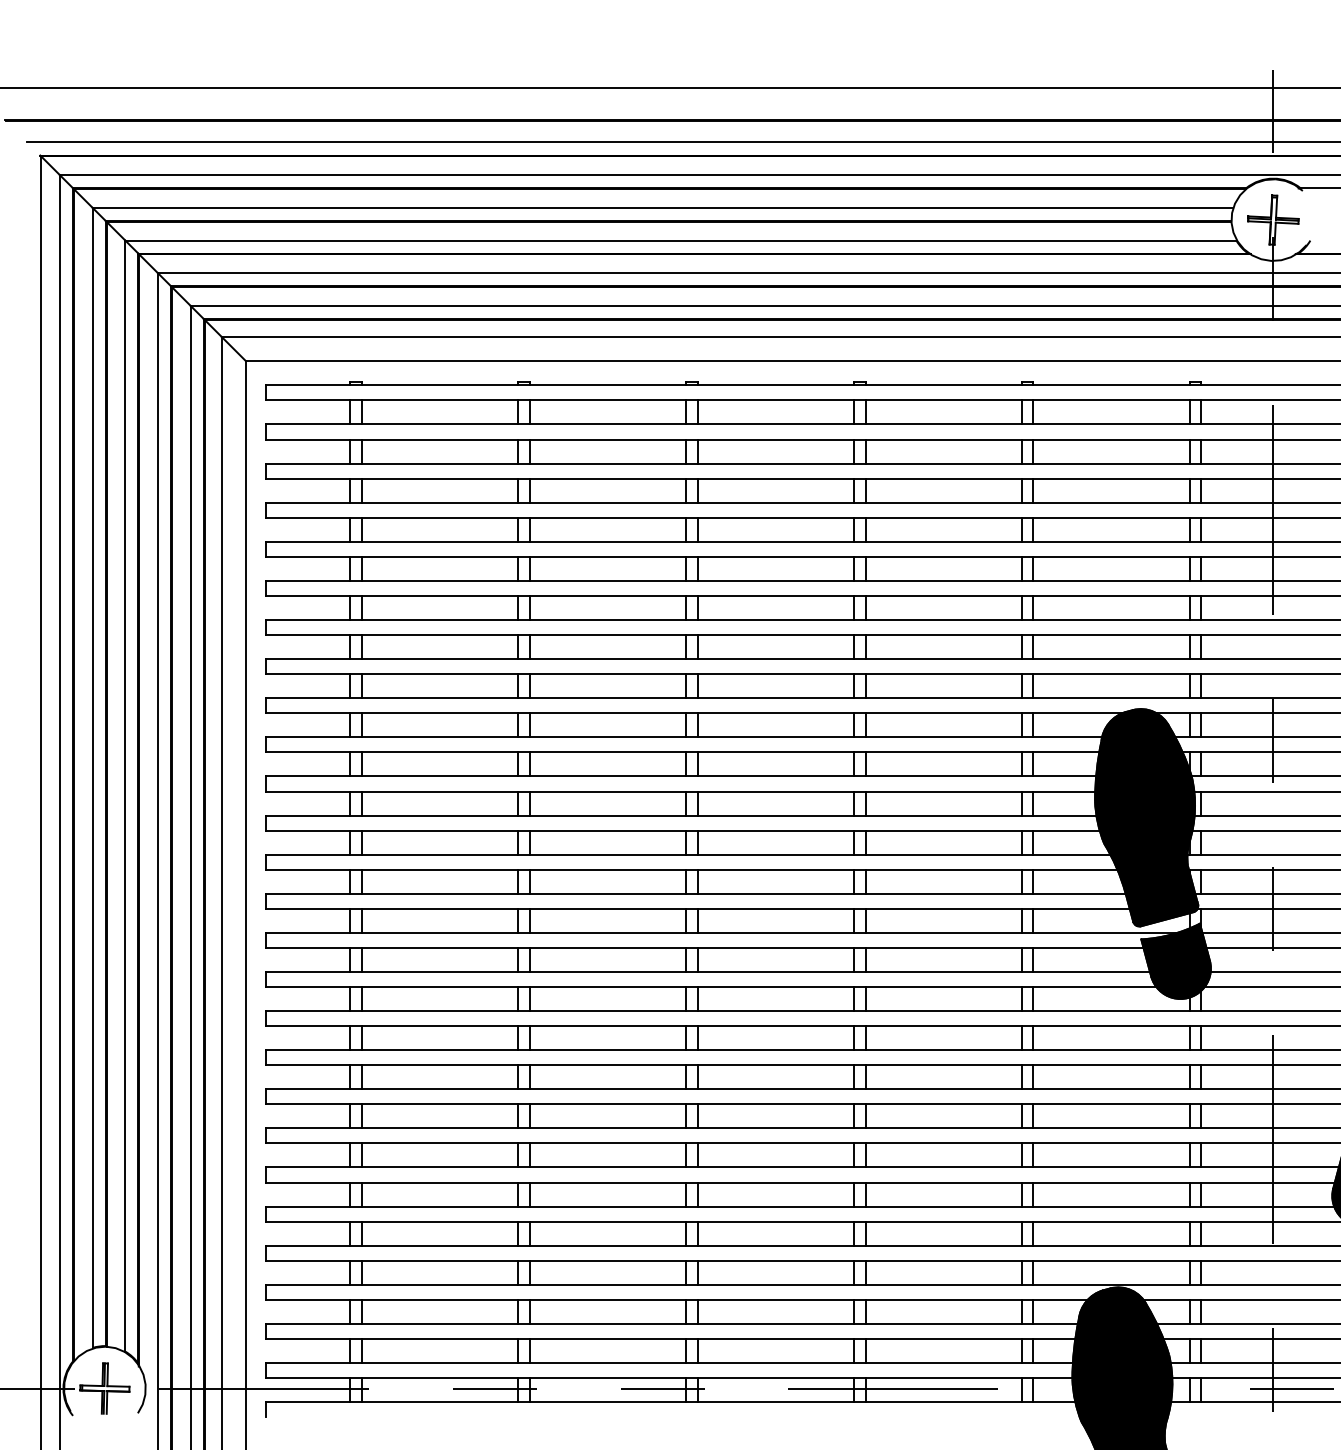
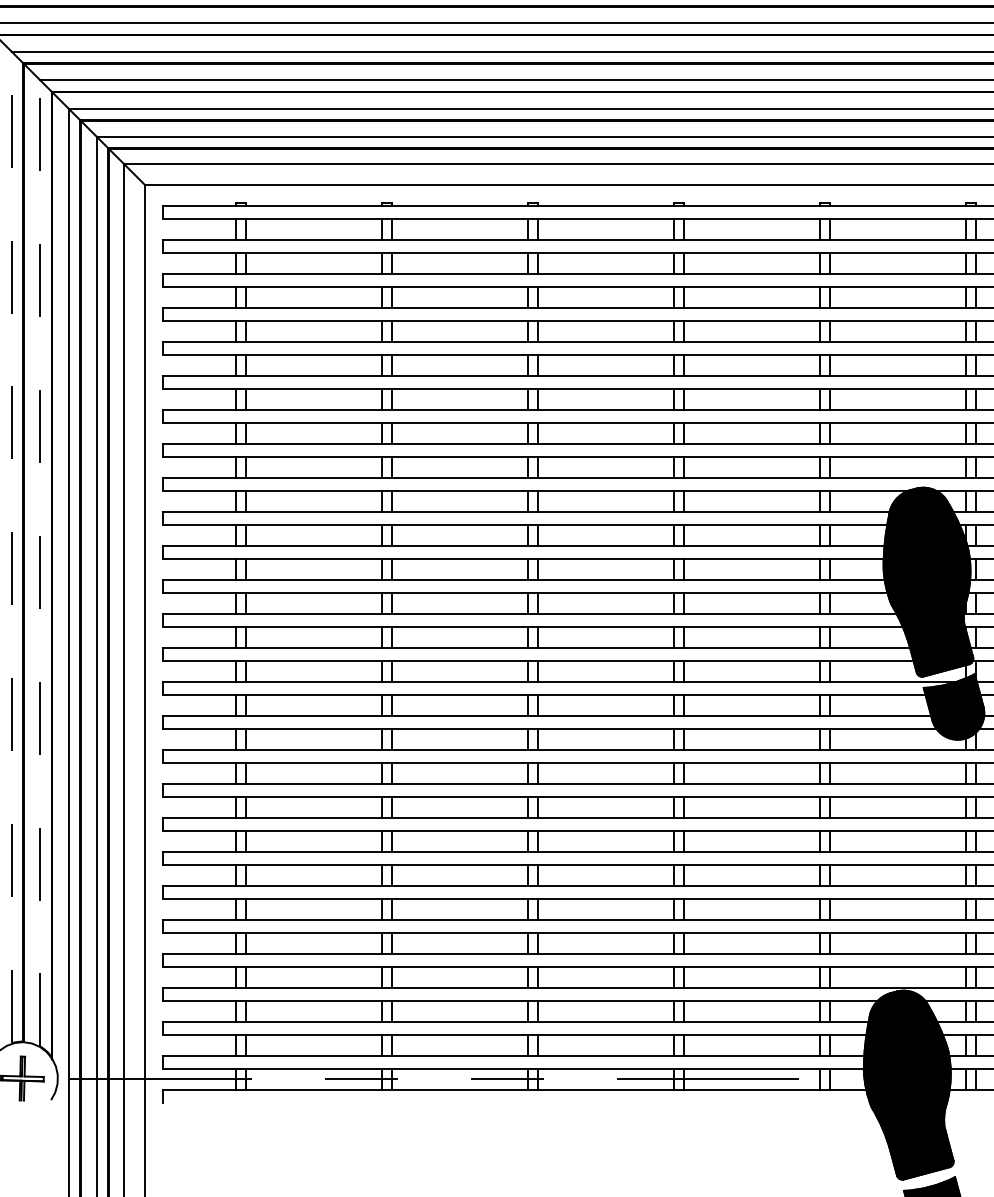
line: (92, 777) -> (11, 547), solid -> dashed
line: (125, 796) -> (40, 563), solid -> dashed

